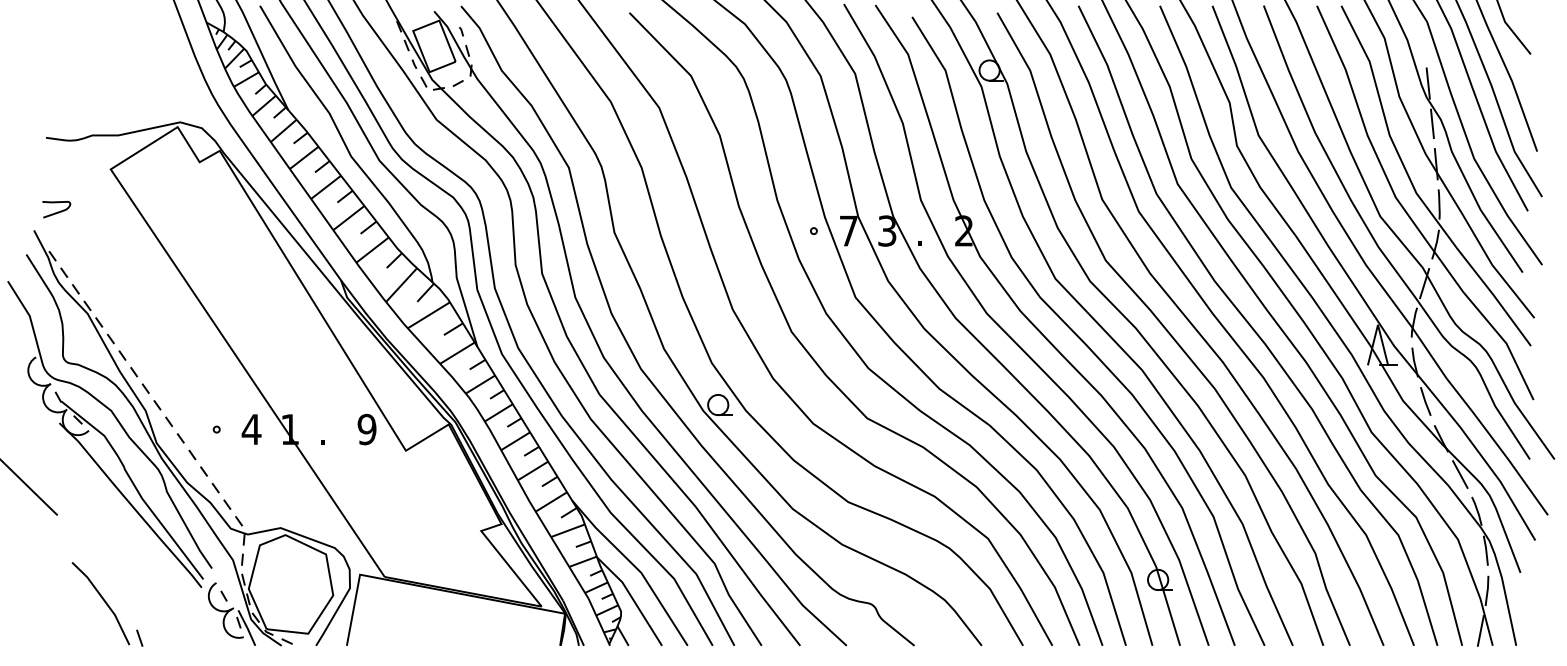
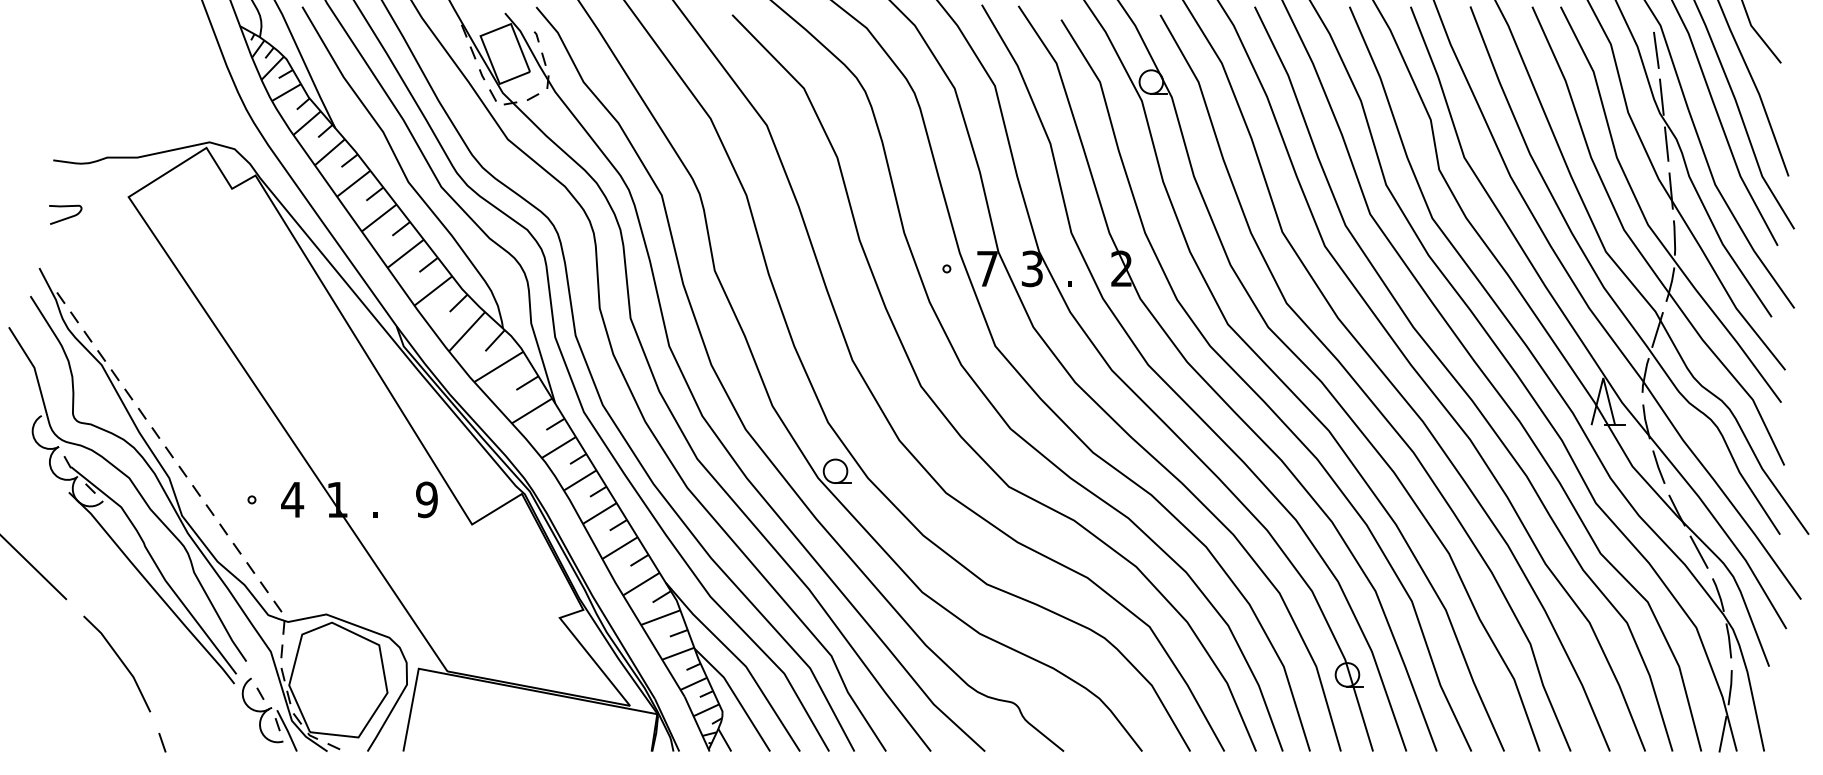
line: (1423, 43) -> (1656, 50), added
curve: (57, 211) -> (66, 217), moved
line: (103, 601) -> (120, 661), moved

